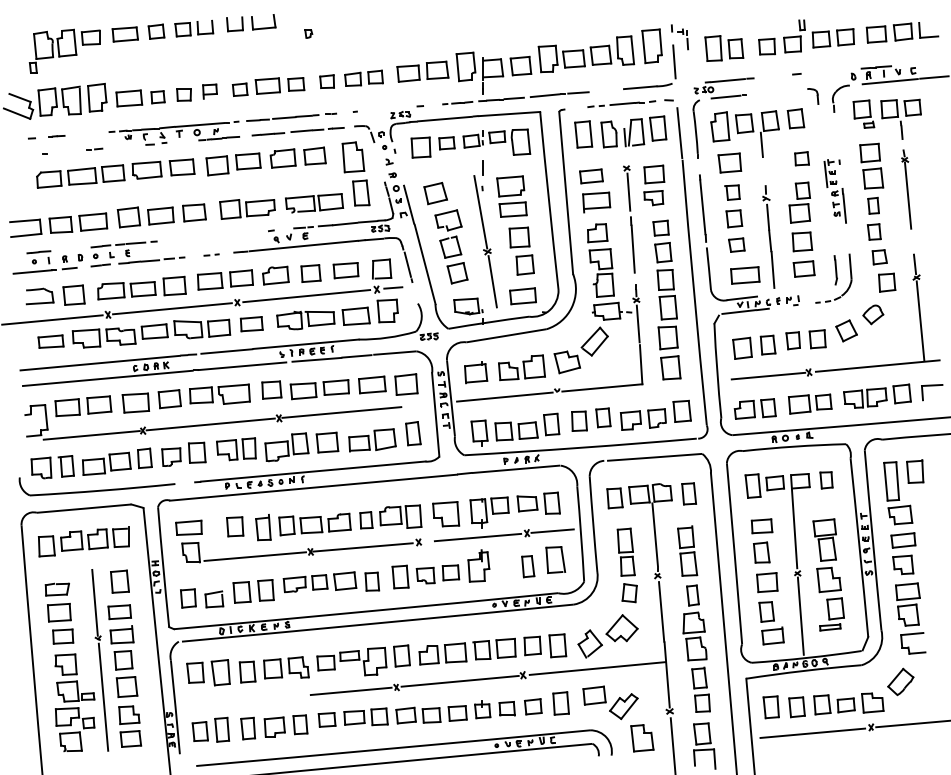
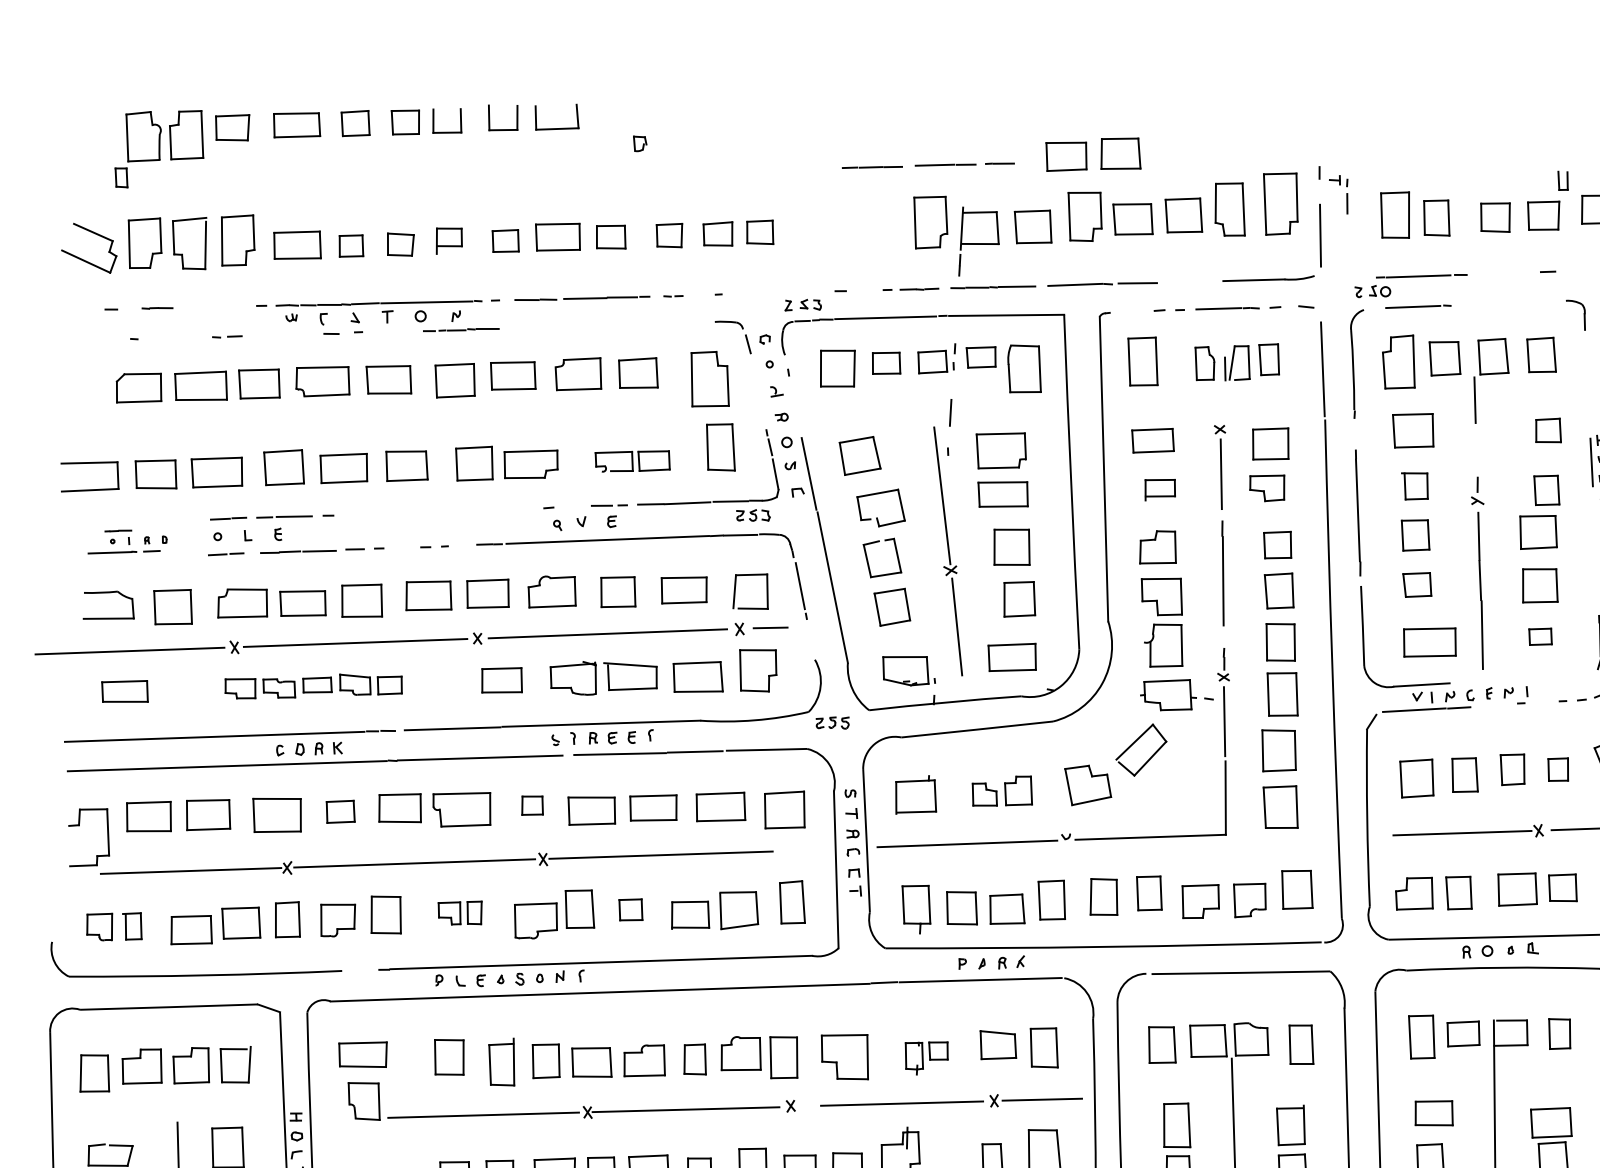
part: (422, 71) -> (1092, 154), moved
line: (297, 131) -> (927, 165), moved
part: (633, 131) -> (1236, 361), size x0.7
part: (596, 202) -> (1159, 490), size x0.6
part: (314, 203) -> (632, 461), size x0.7
part: (47, 262) -> (126, 543), size x0.6
part: (803, 268) -> (1539, 635), size x0.6
part: (151, 333) -> (313, 686), size x0.6
part: (817, 339) -> (1558, 769), size x0.7
part: (521, 367) -> (1001, 790), size x0.7
part: (271, 389) -> (532, 804), size x0.6
part: (169, 399) -> (340, 812), size x0.7
part: (327, 442) -> (630, 909), size x0.6
part: (236, 449) -> (460, 912), size x0.6
part: (52, 467) -> (114, 926), size x0.7
part: (489, 512) -> (926, 1058), size x0.6

